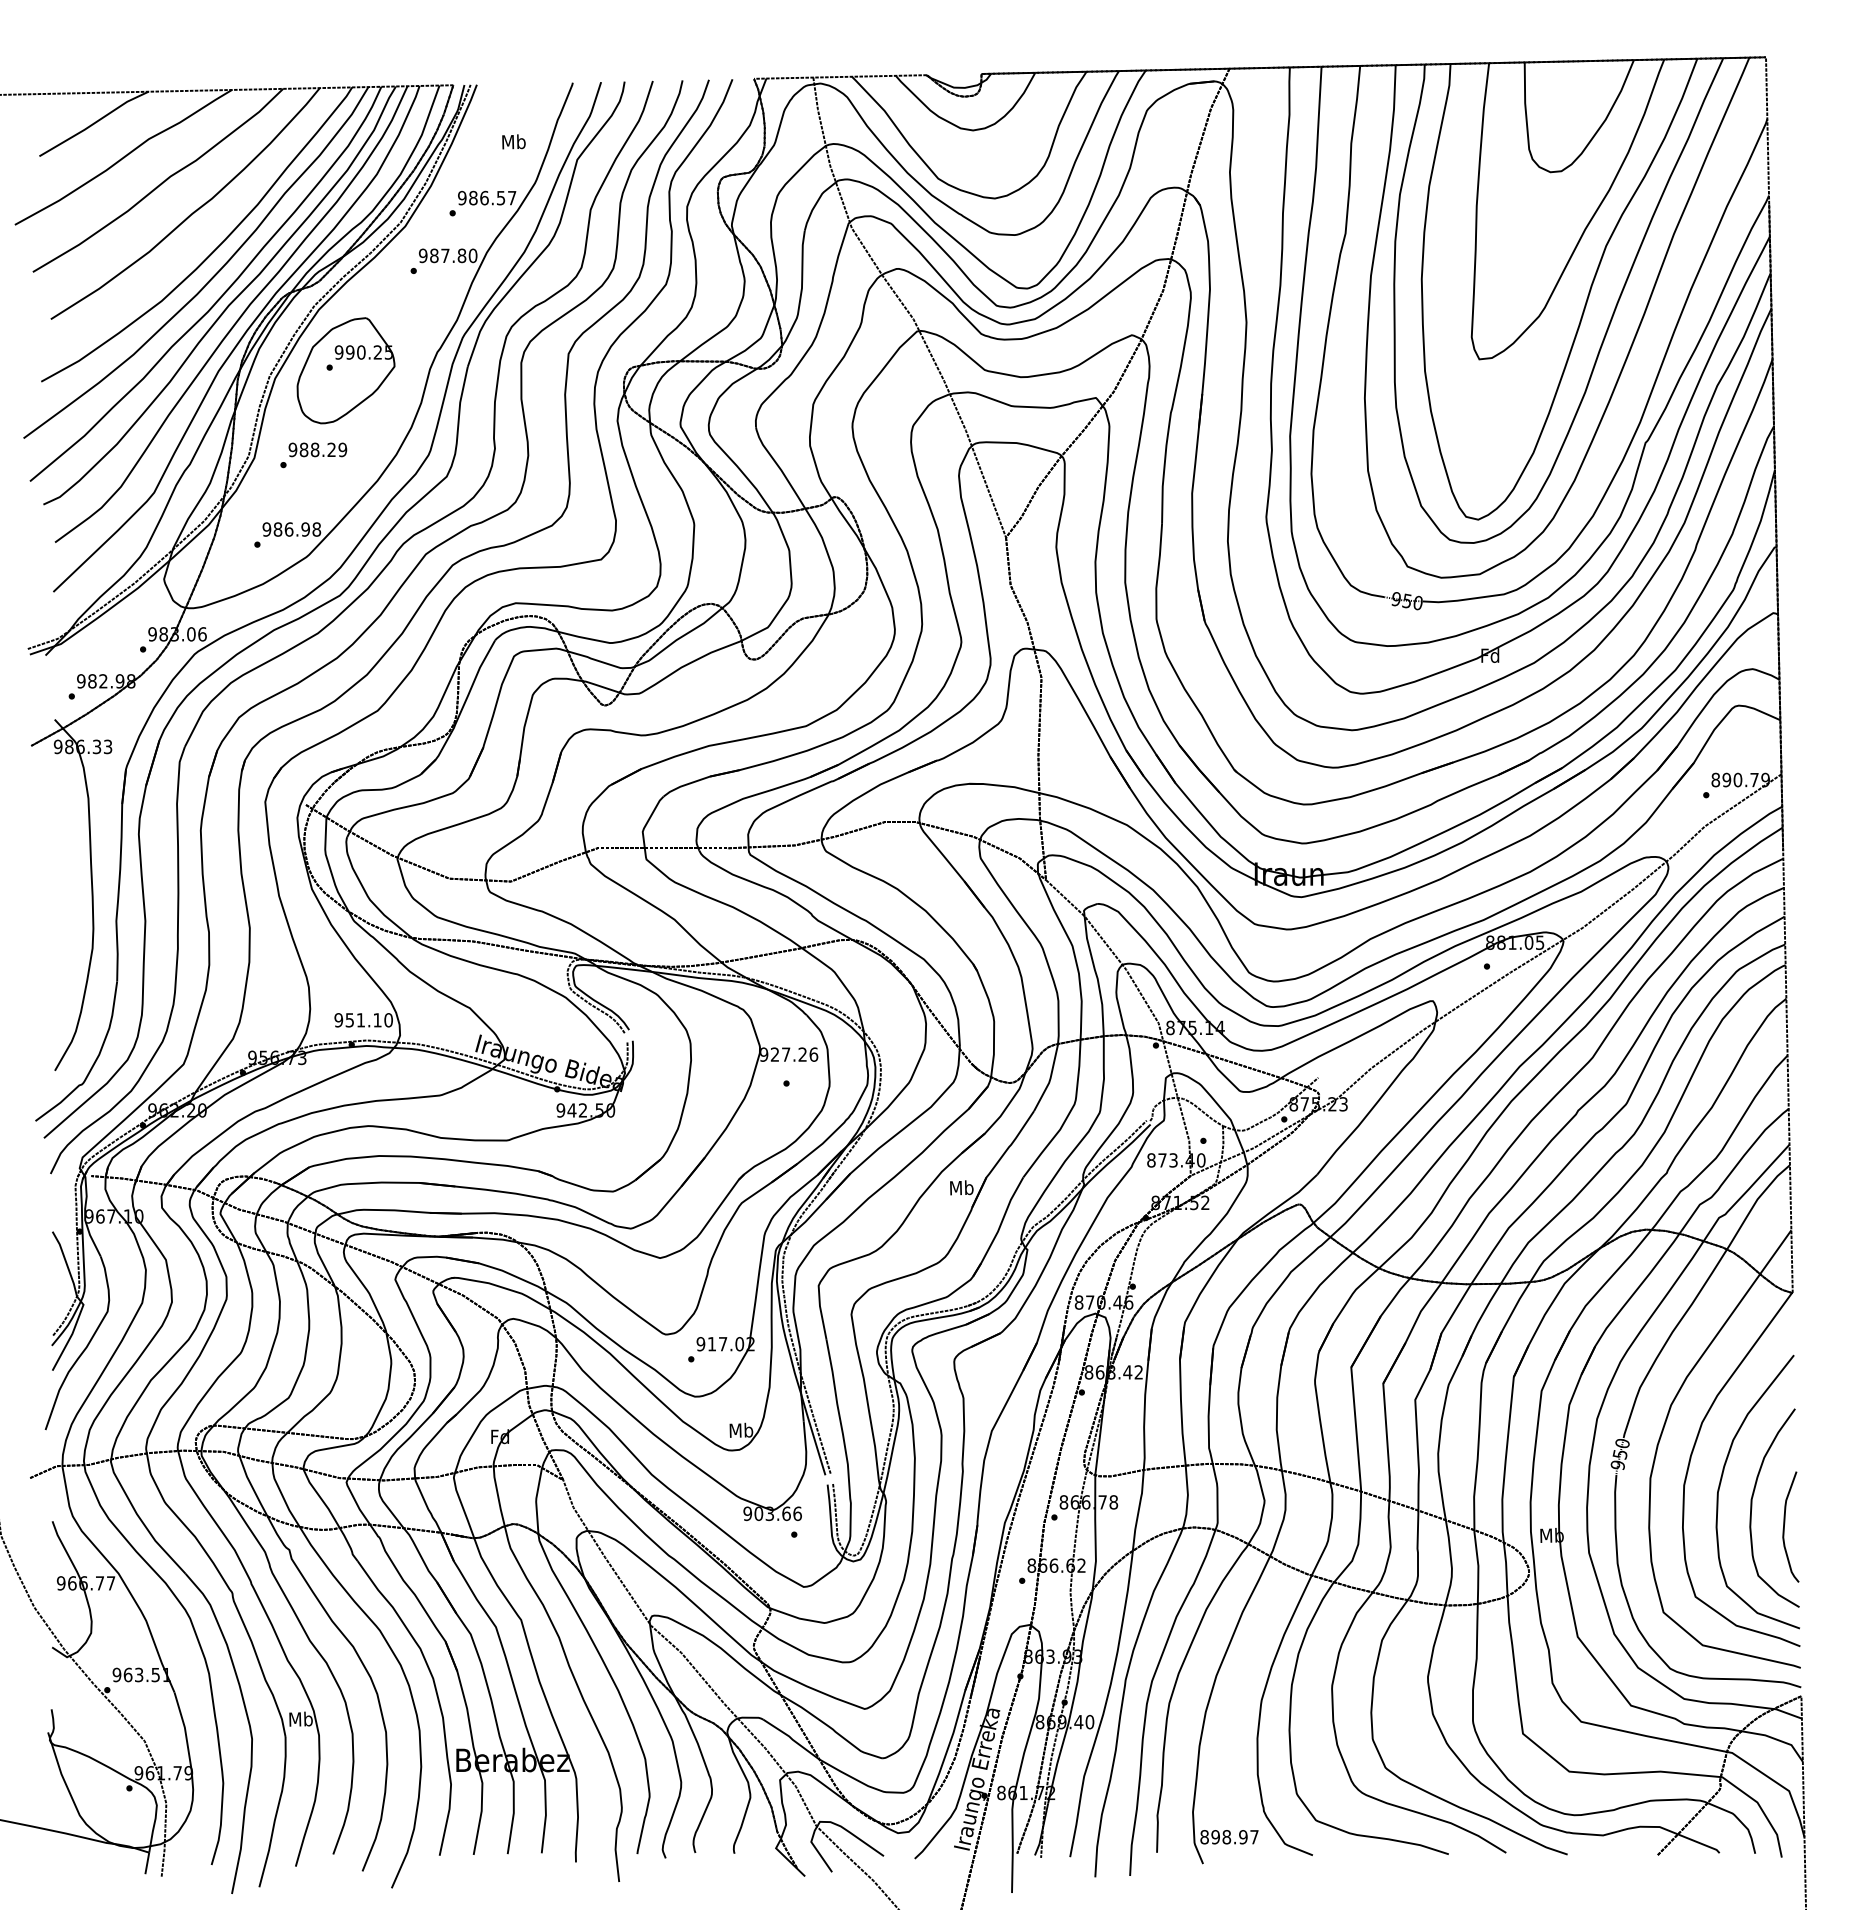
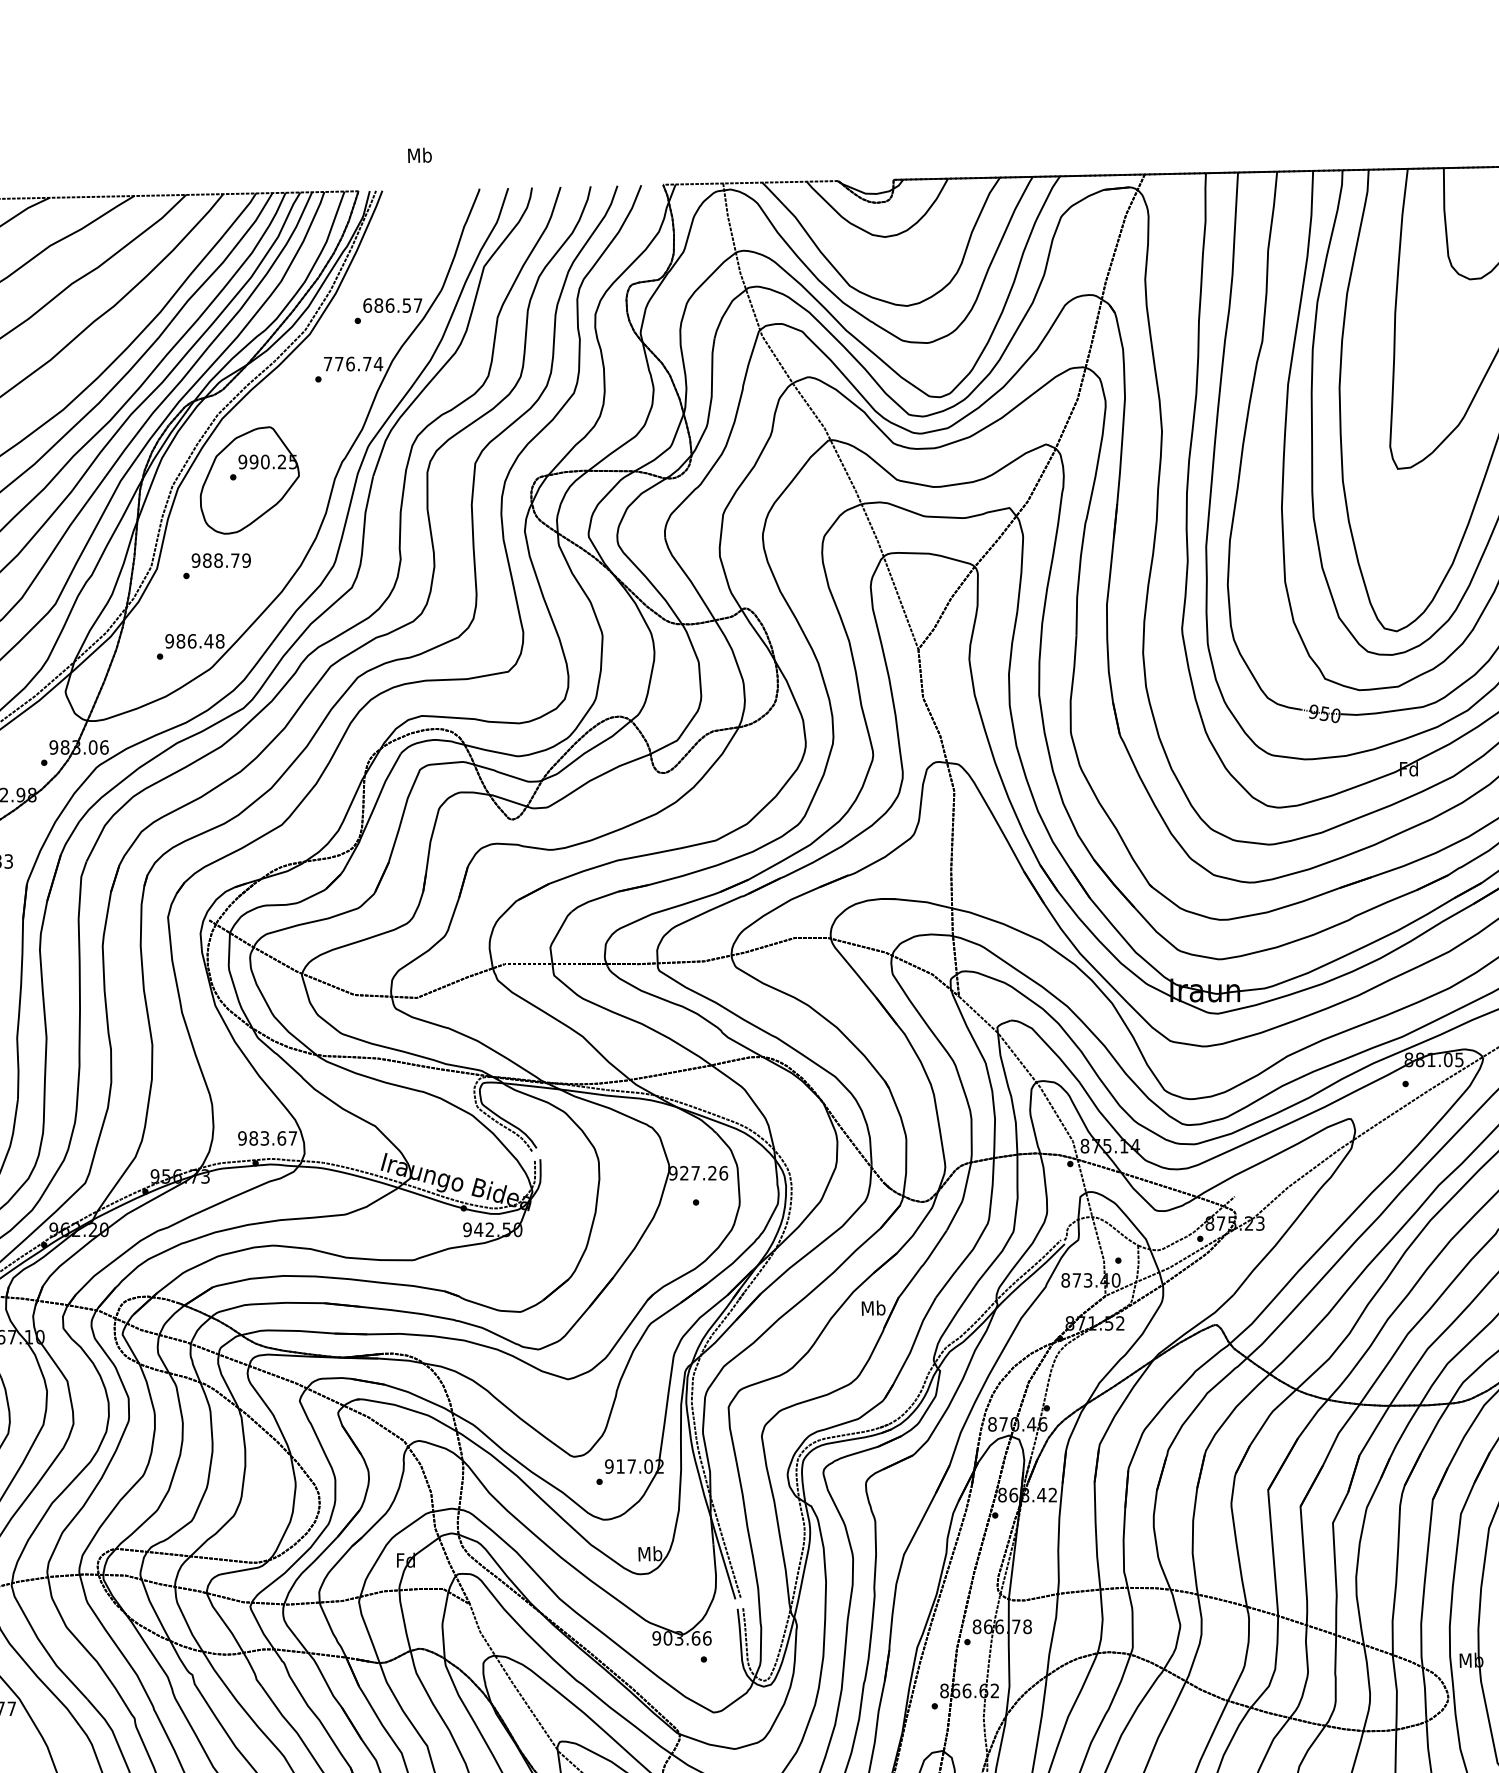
text: (513, 141) -> (419, 155), moved
text: (462, 197) -> (367, 304), 986.57 -> 686.57
text: (447, 255) -> (352, 363), 987.80 -> 776.74
text: (331, 449) -> (235, 560), 988.29 -> 988.79
text: (305, 529) -> (208, 641), 986.98 -> 986.48
text: (368, 1020) -> (272, 1138), 951.10 -> 983.67

